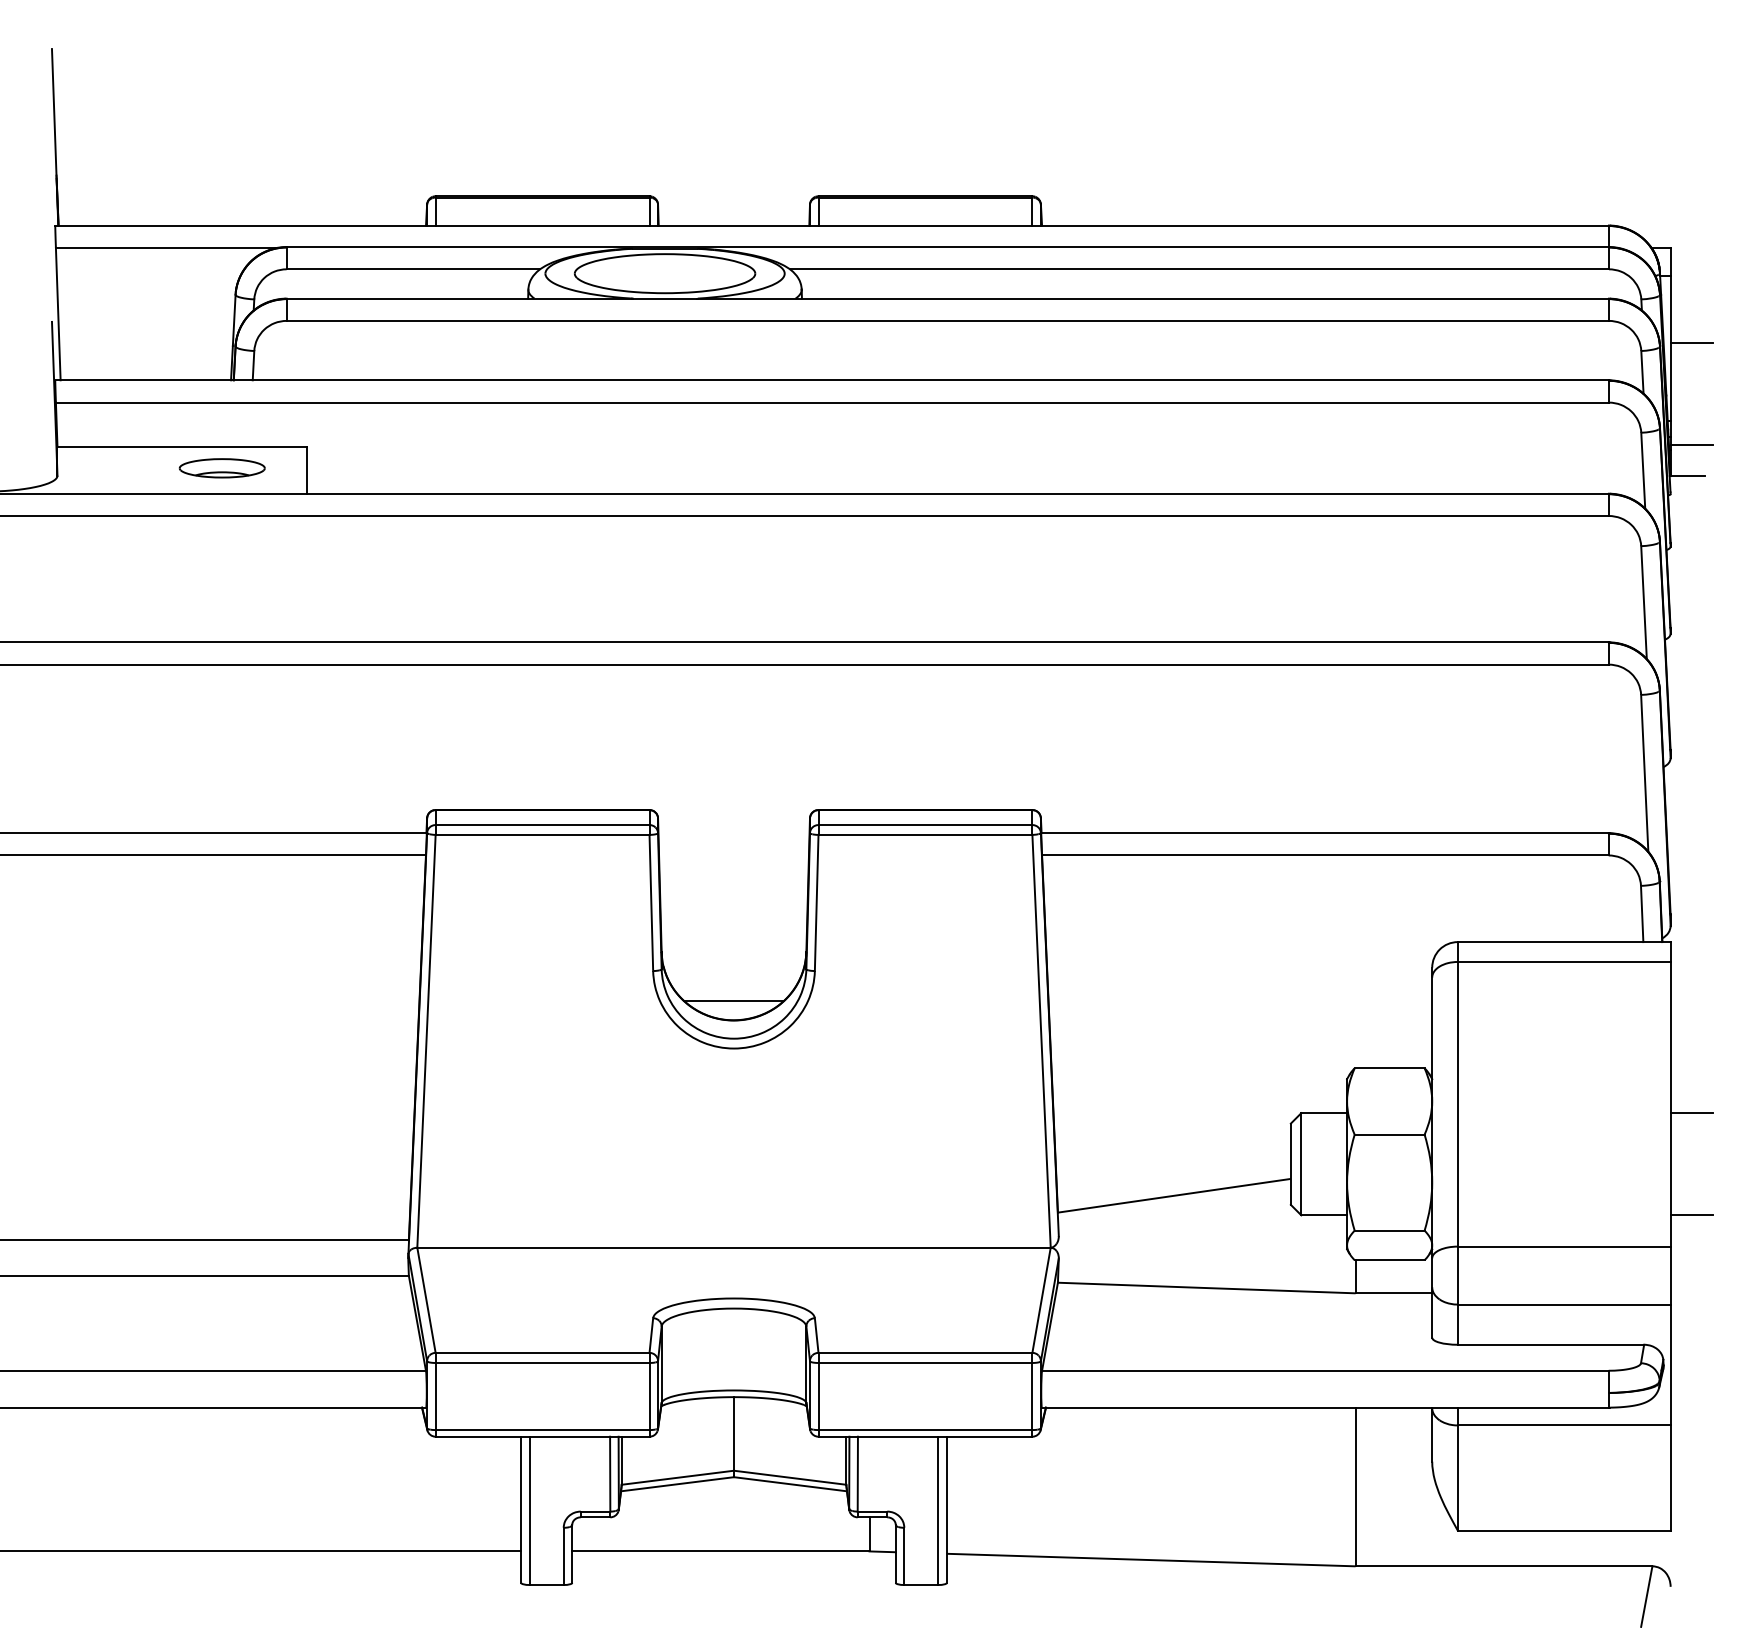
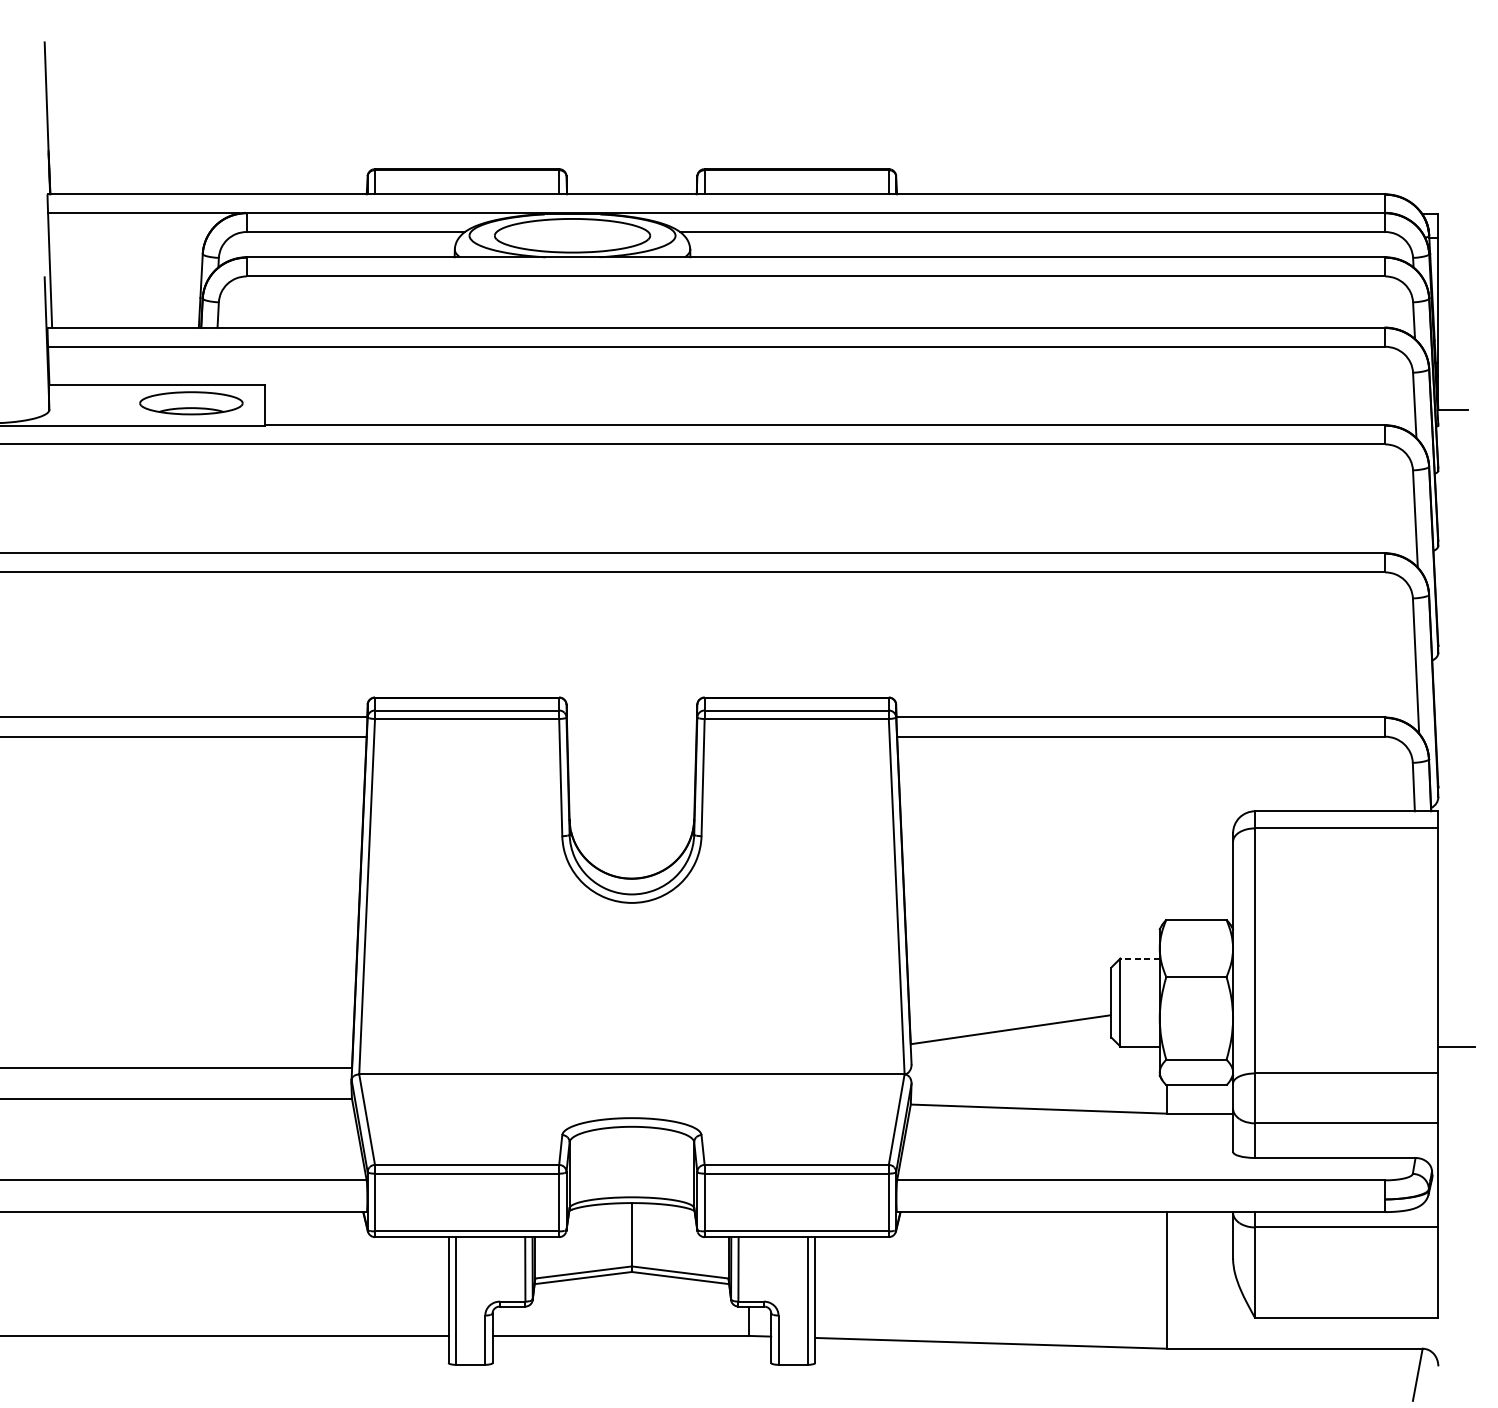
line: (1691, 343) -> (1456, 295), removed
line: (1691, 445) -> (1456, 383), removed
part: (221, 468) -> (190, 403), size x1.4
line: (733, 1001) -> (631, 862), removed
line: (1324, 1113) -> (1140, 958), solid -> dashed
line: (1691, 1113) -> (1456, 958), removed

